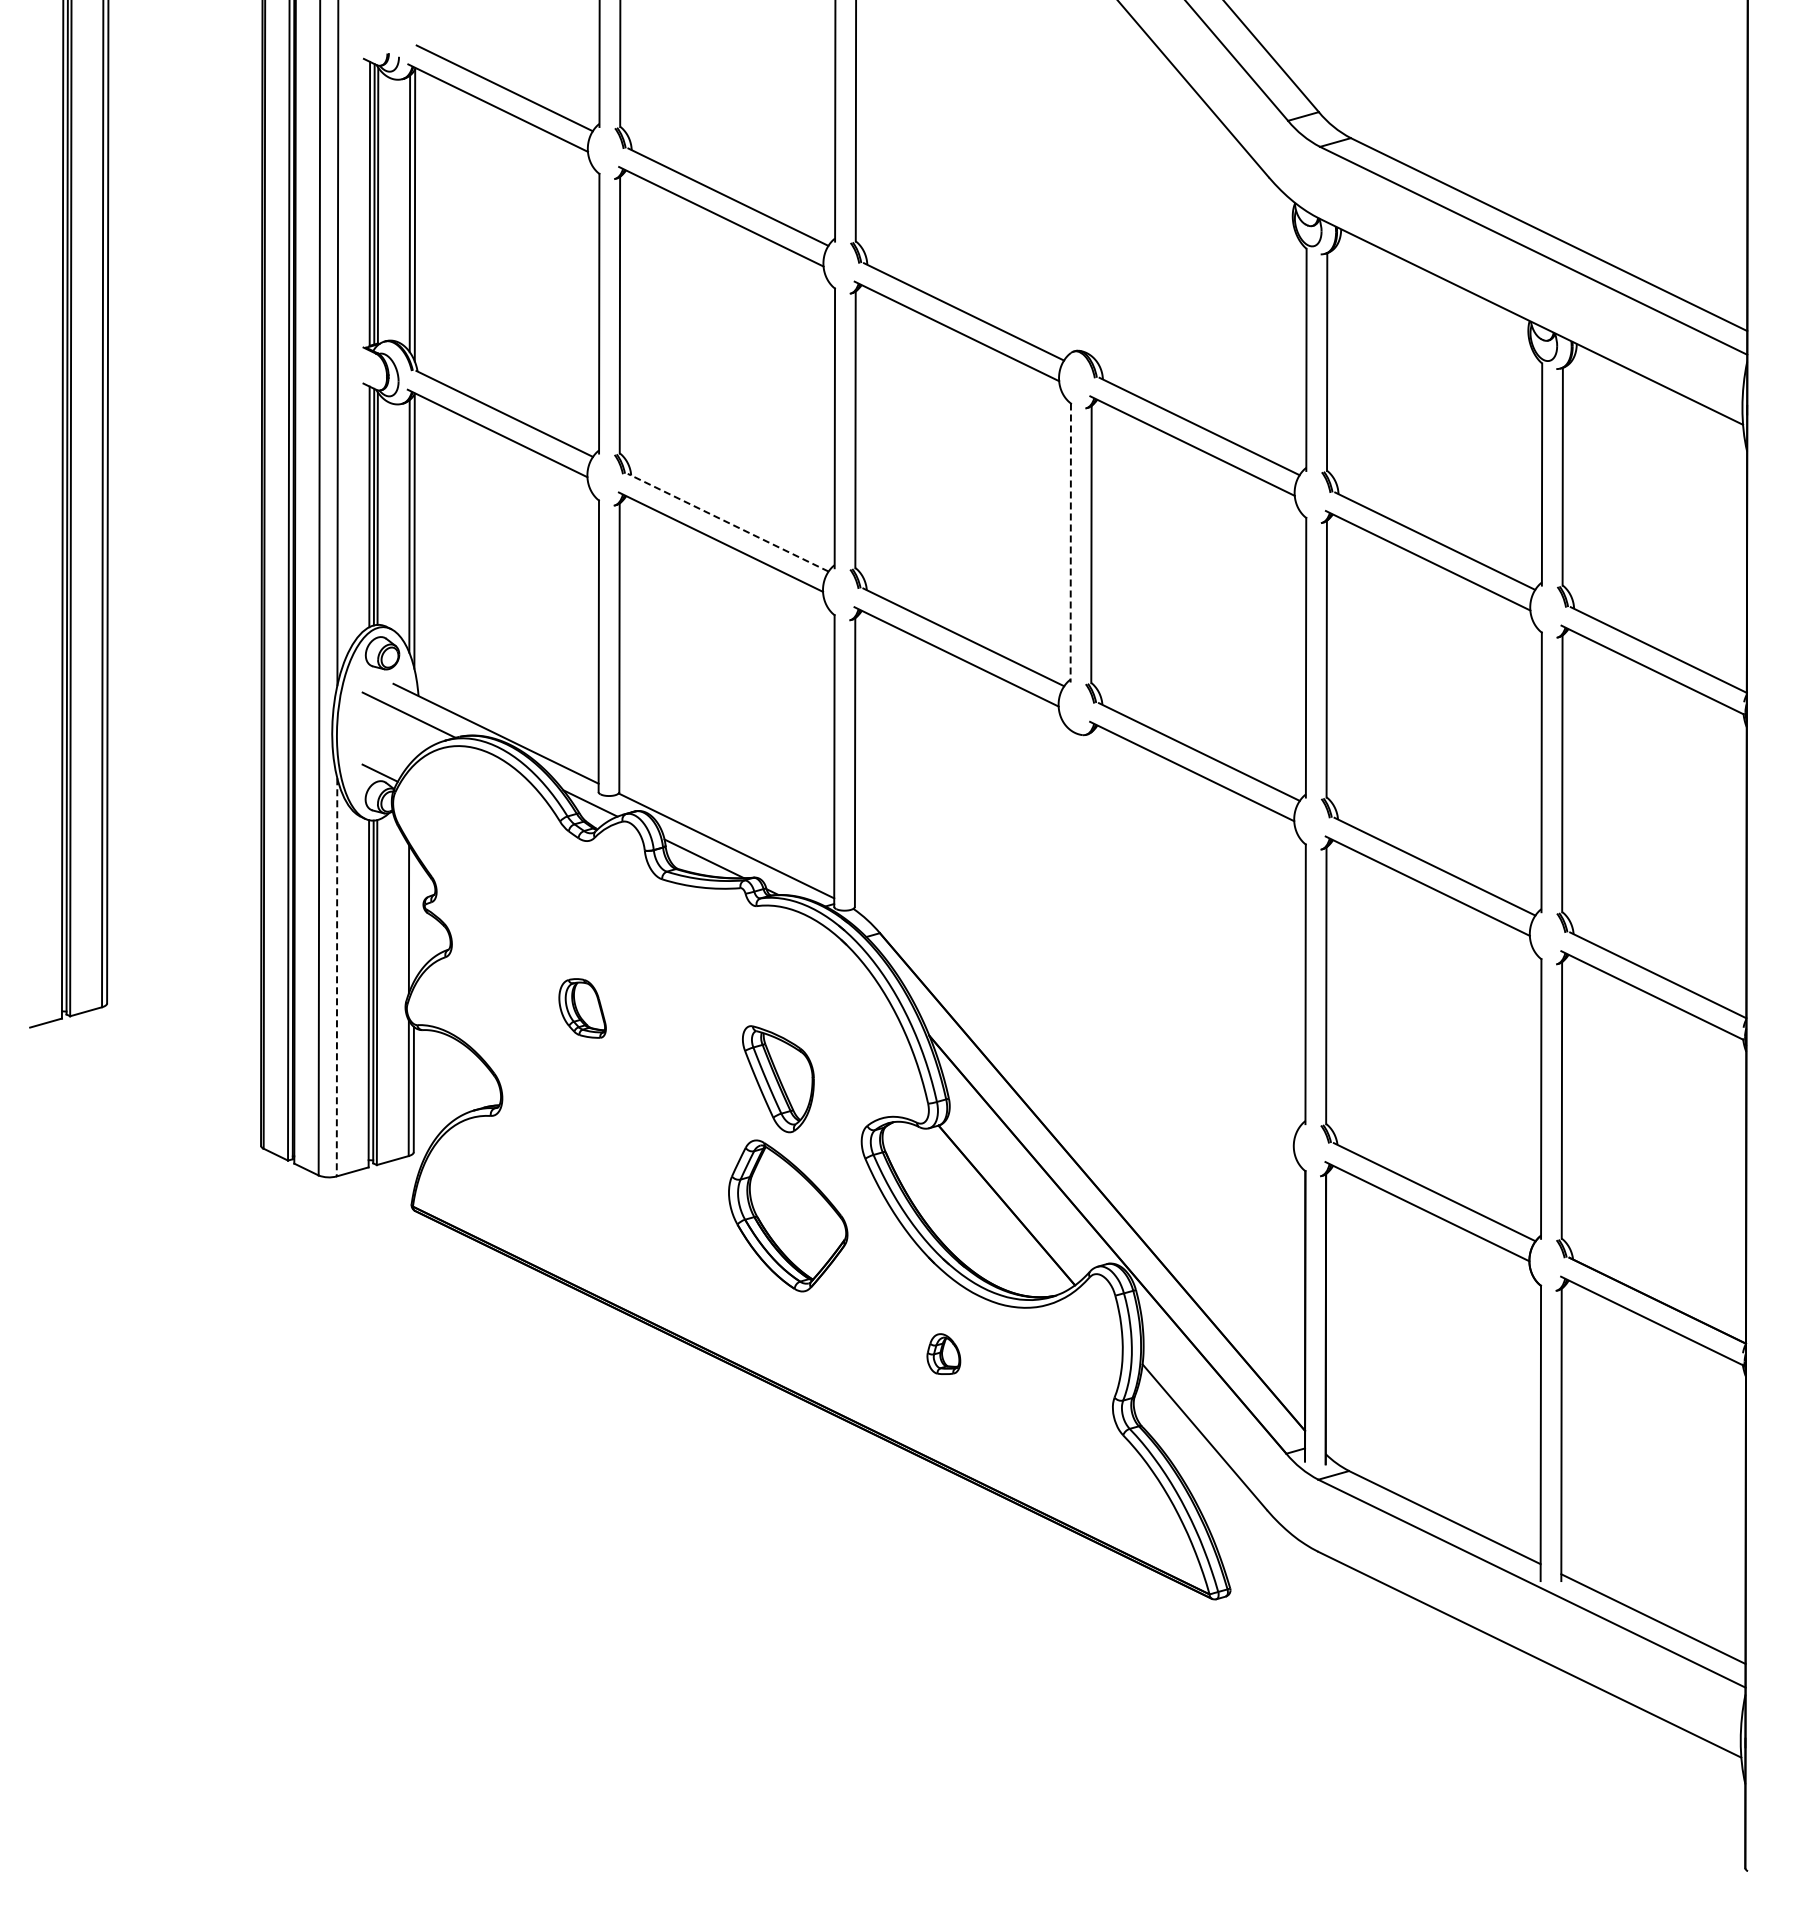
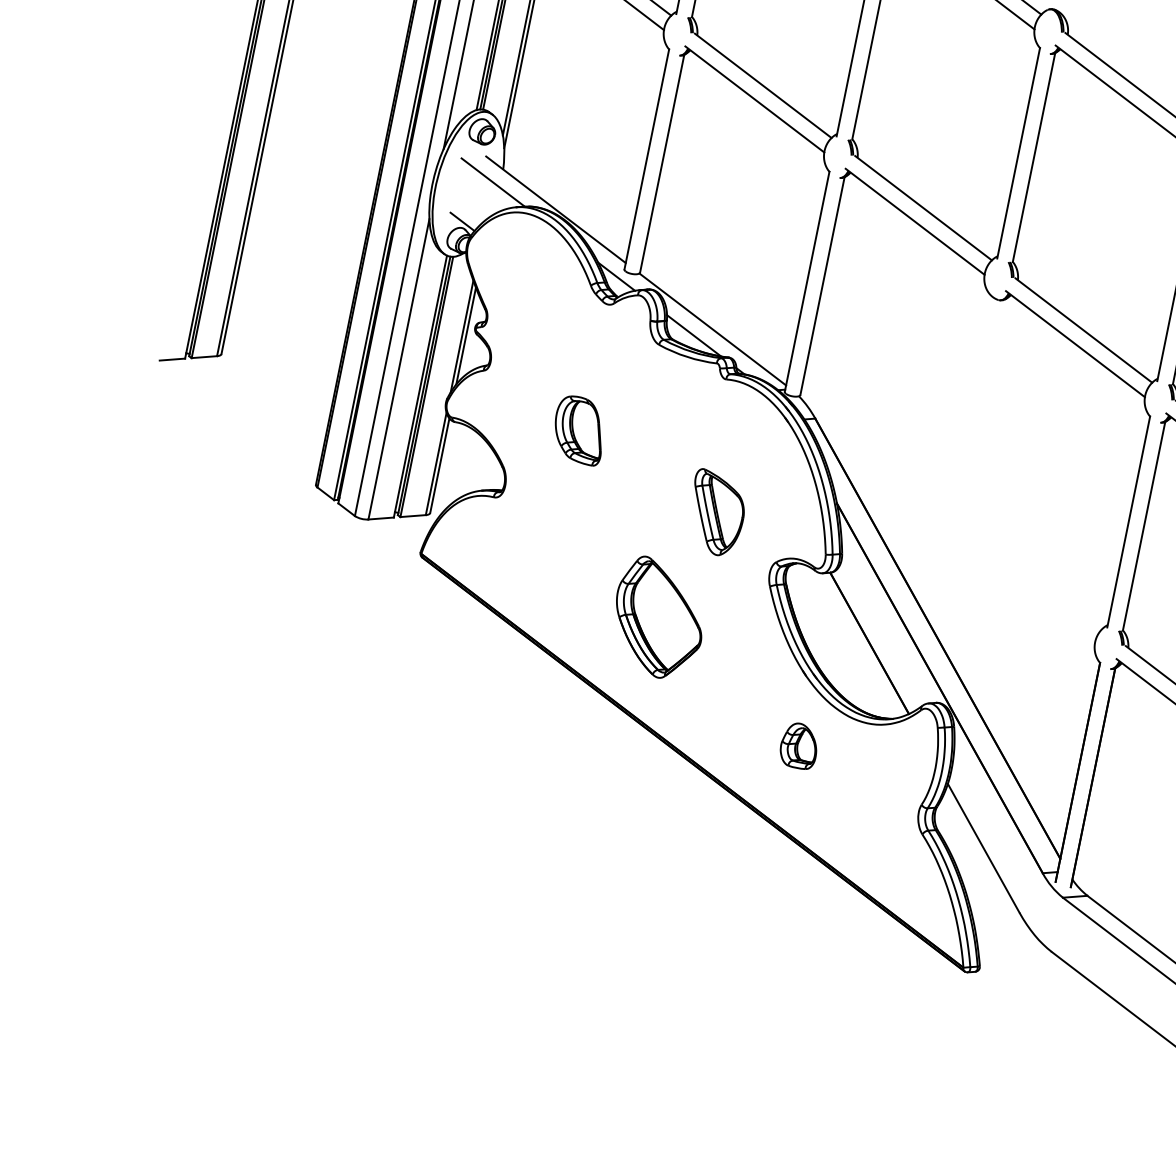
line: (728, 522) -> (763, 85), dashed -> solid
line: (1070, 543) -> (1018, 153), dashed -> solid
line: (413, 917) -> (465, 335), added
line: (337, 977) -> (399, 369), dashed -> solid
part: (582, 1008) -> (579, 430), size x1.43
part: (788, 1215) -> (659, 618), moved
part: (943, 1353) -> (799, 745), size x1.43

